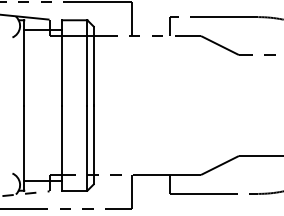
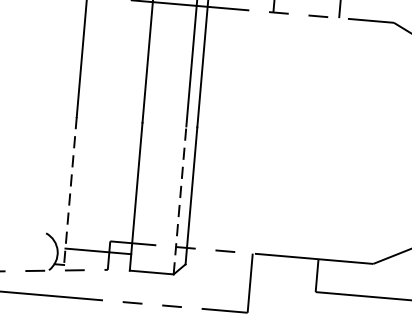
line: (24, 148) -> (70, 191), solid -> dashed
line: (87, 148) -> (180, 201), solid -> dashed

